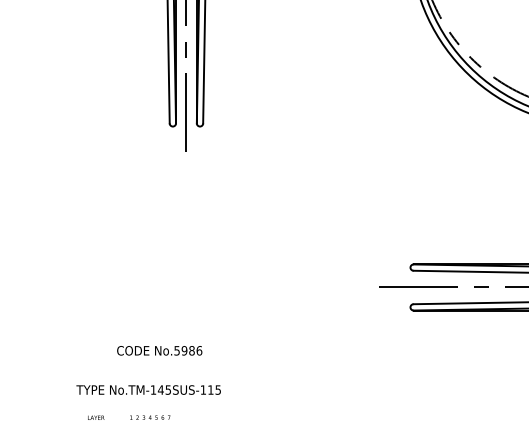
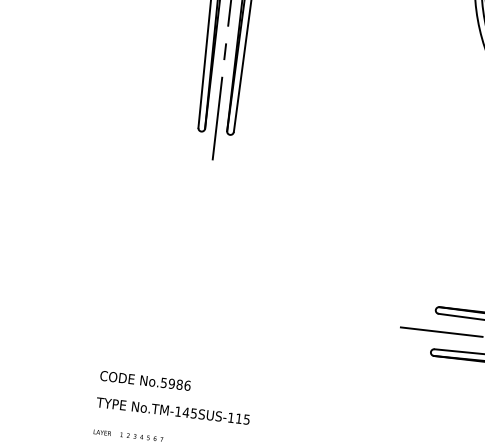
text: (159, 350) -> (145, 380), moved
text: (148, 389) -> (173, 410), moved
text: (96, 417) -> (102, 432), moved

